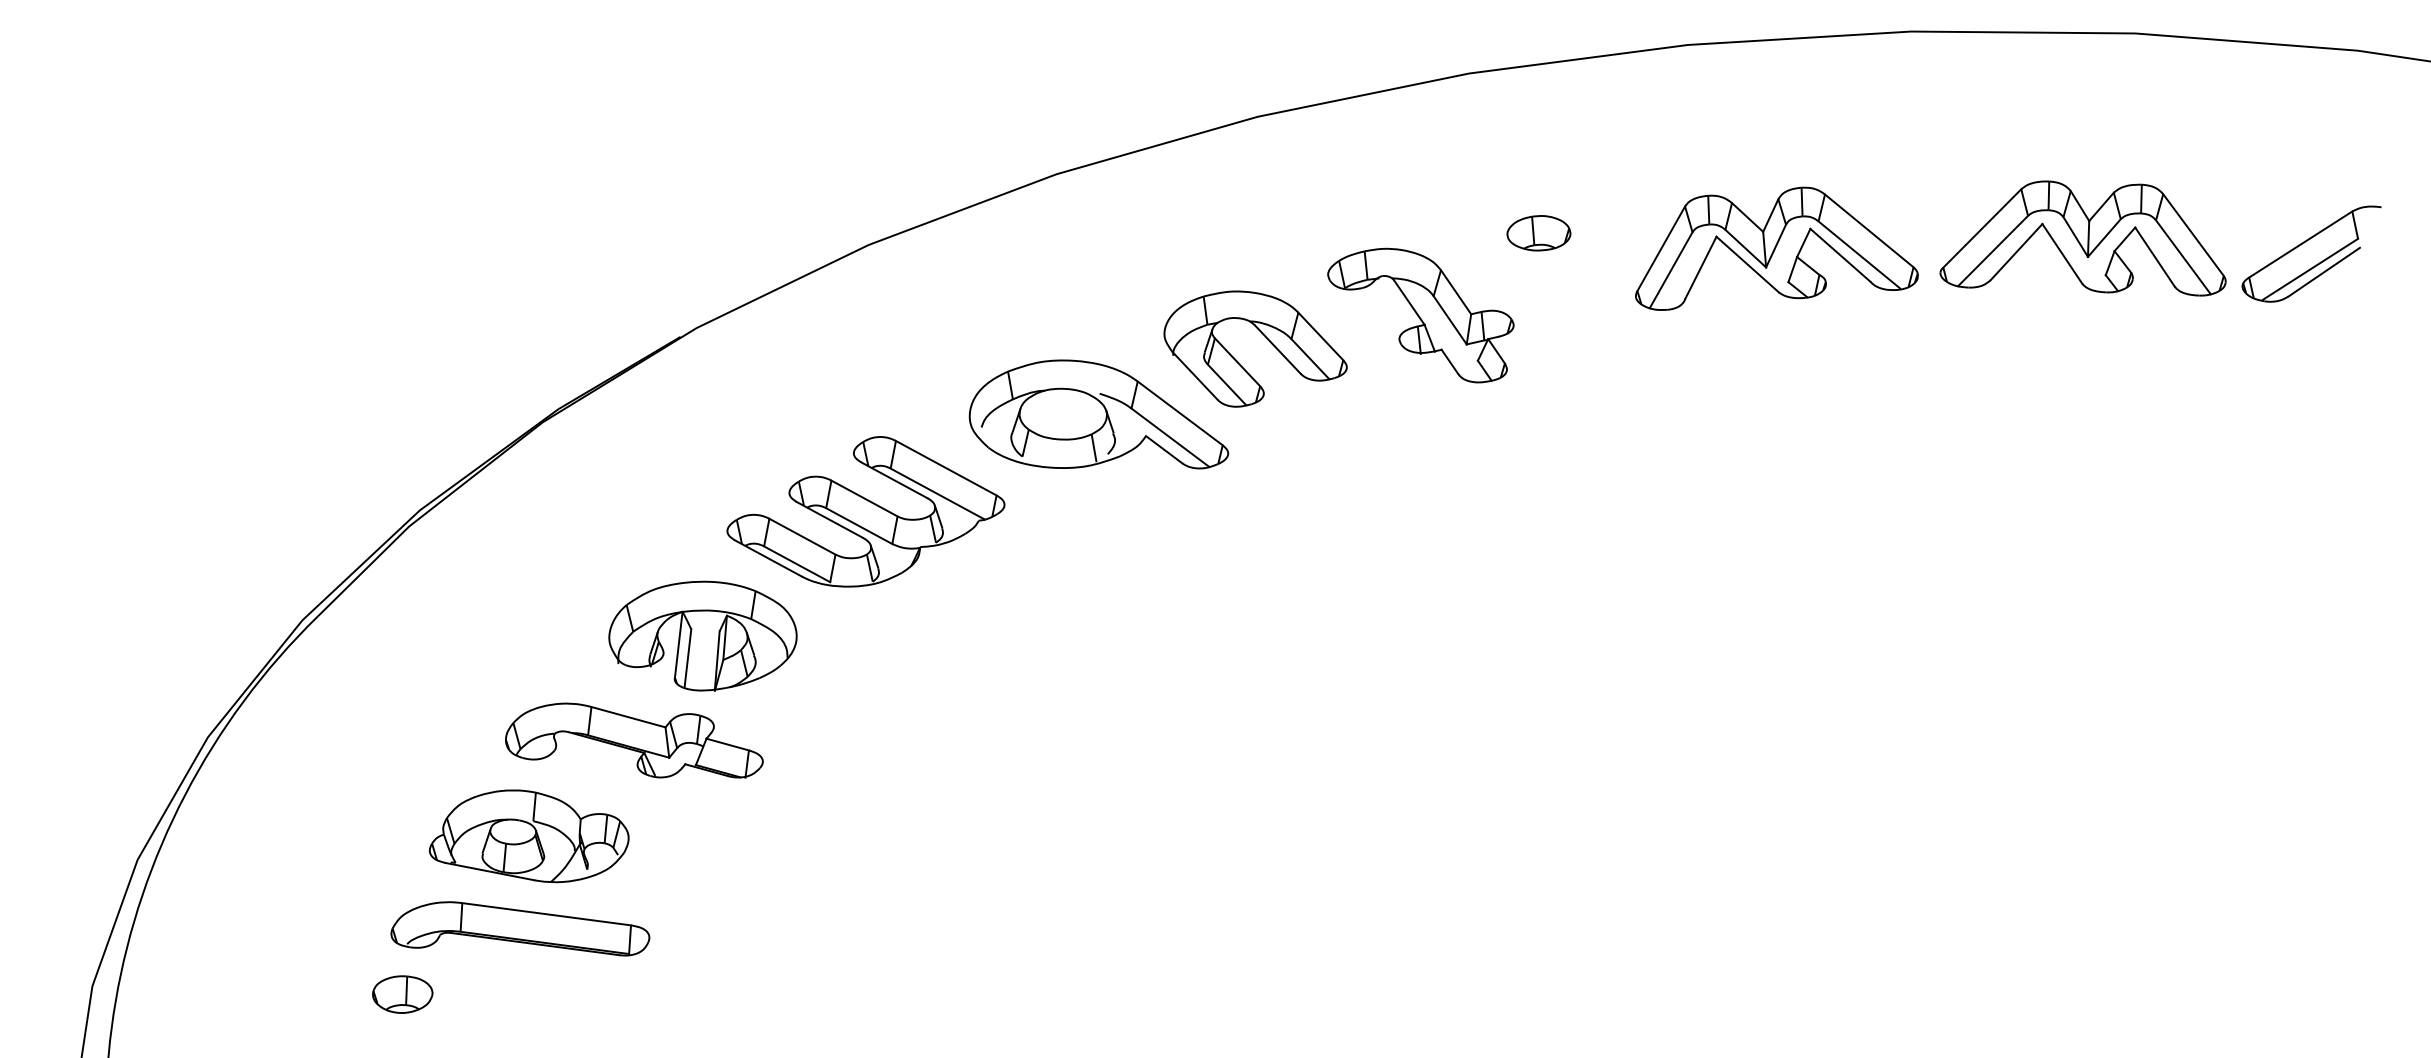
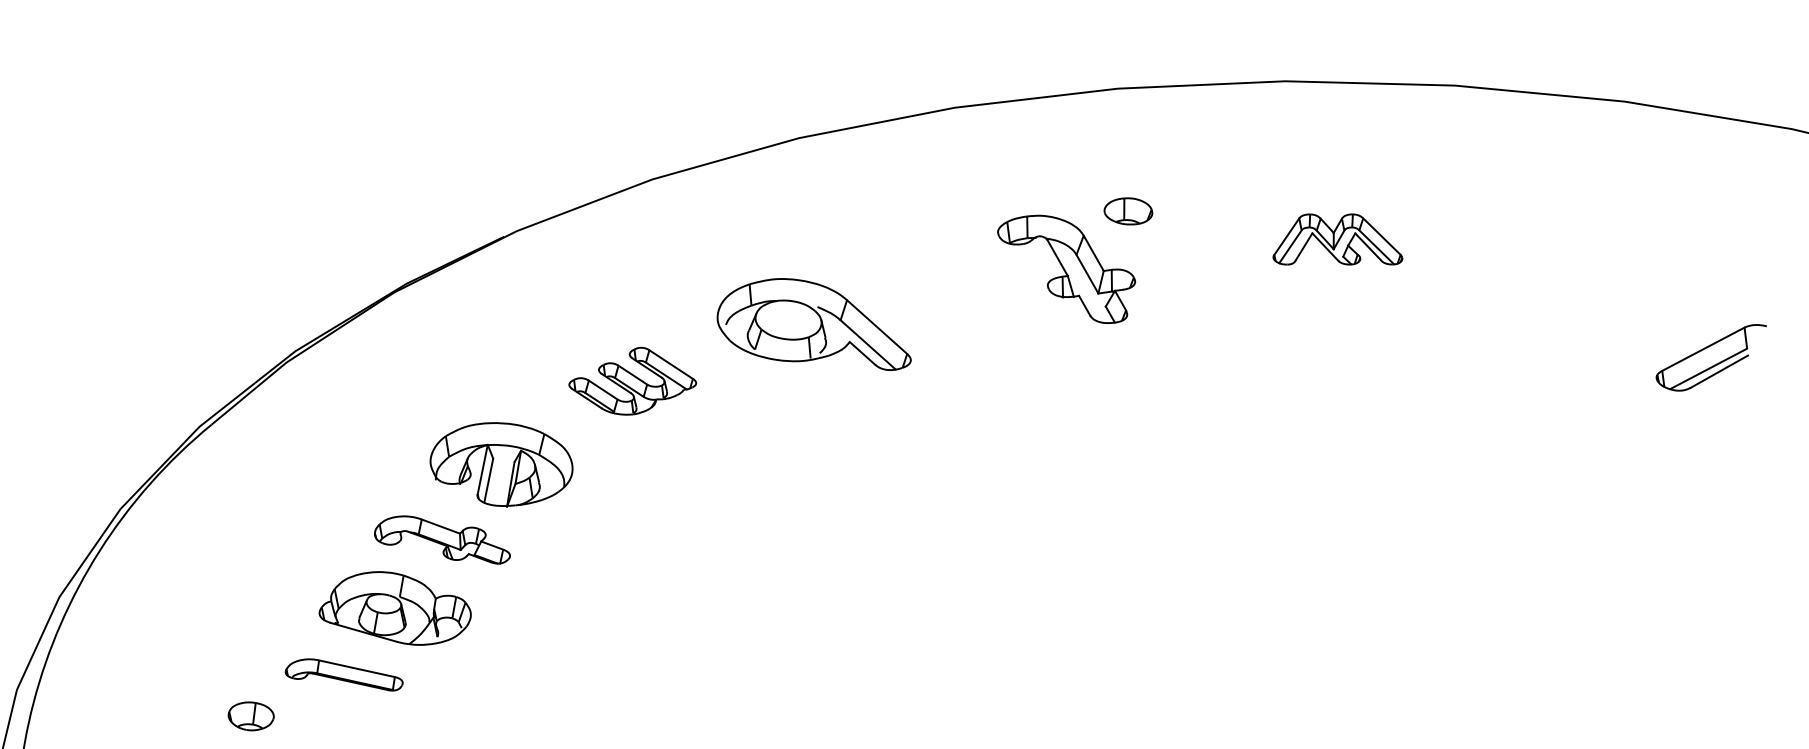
part: (1538, 233) -> (1128, 211), moved
part: (2082, 238) -> (1571, 253), removed
part: (1776, 248) -> (1339, 241), size x0.6
part: (2311, 253) -> (1710, 356), moved
part: (1266, 339) -> (947, 276), removed
part: (865, 511) -> (632, 380), size x0.6
part: (634, 740) -> (443, 539), size x0.7
part: (528, 836) -> (395, 608), moved
part: (520, 928) -> (344, 674), size x0.6

